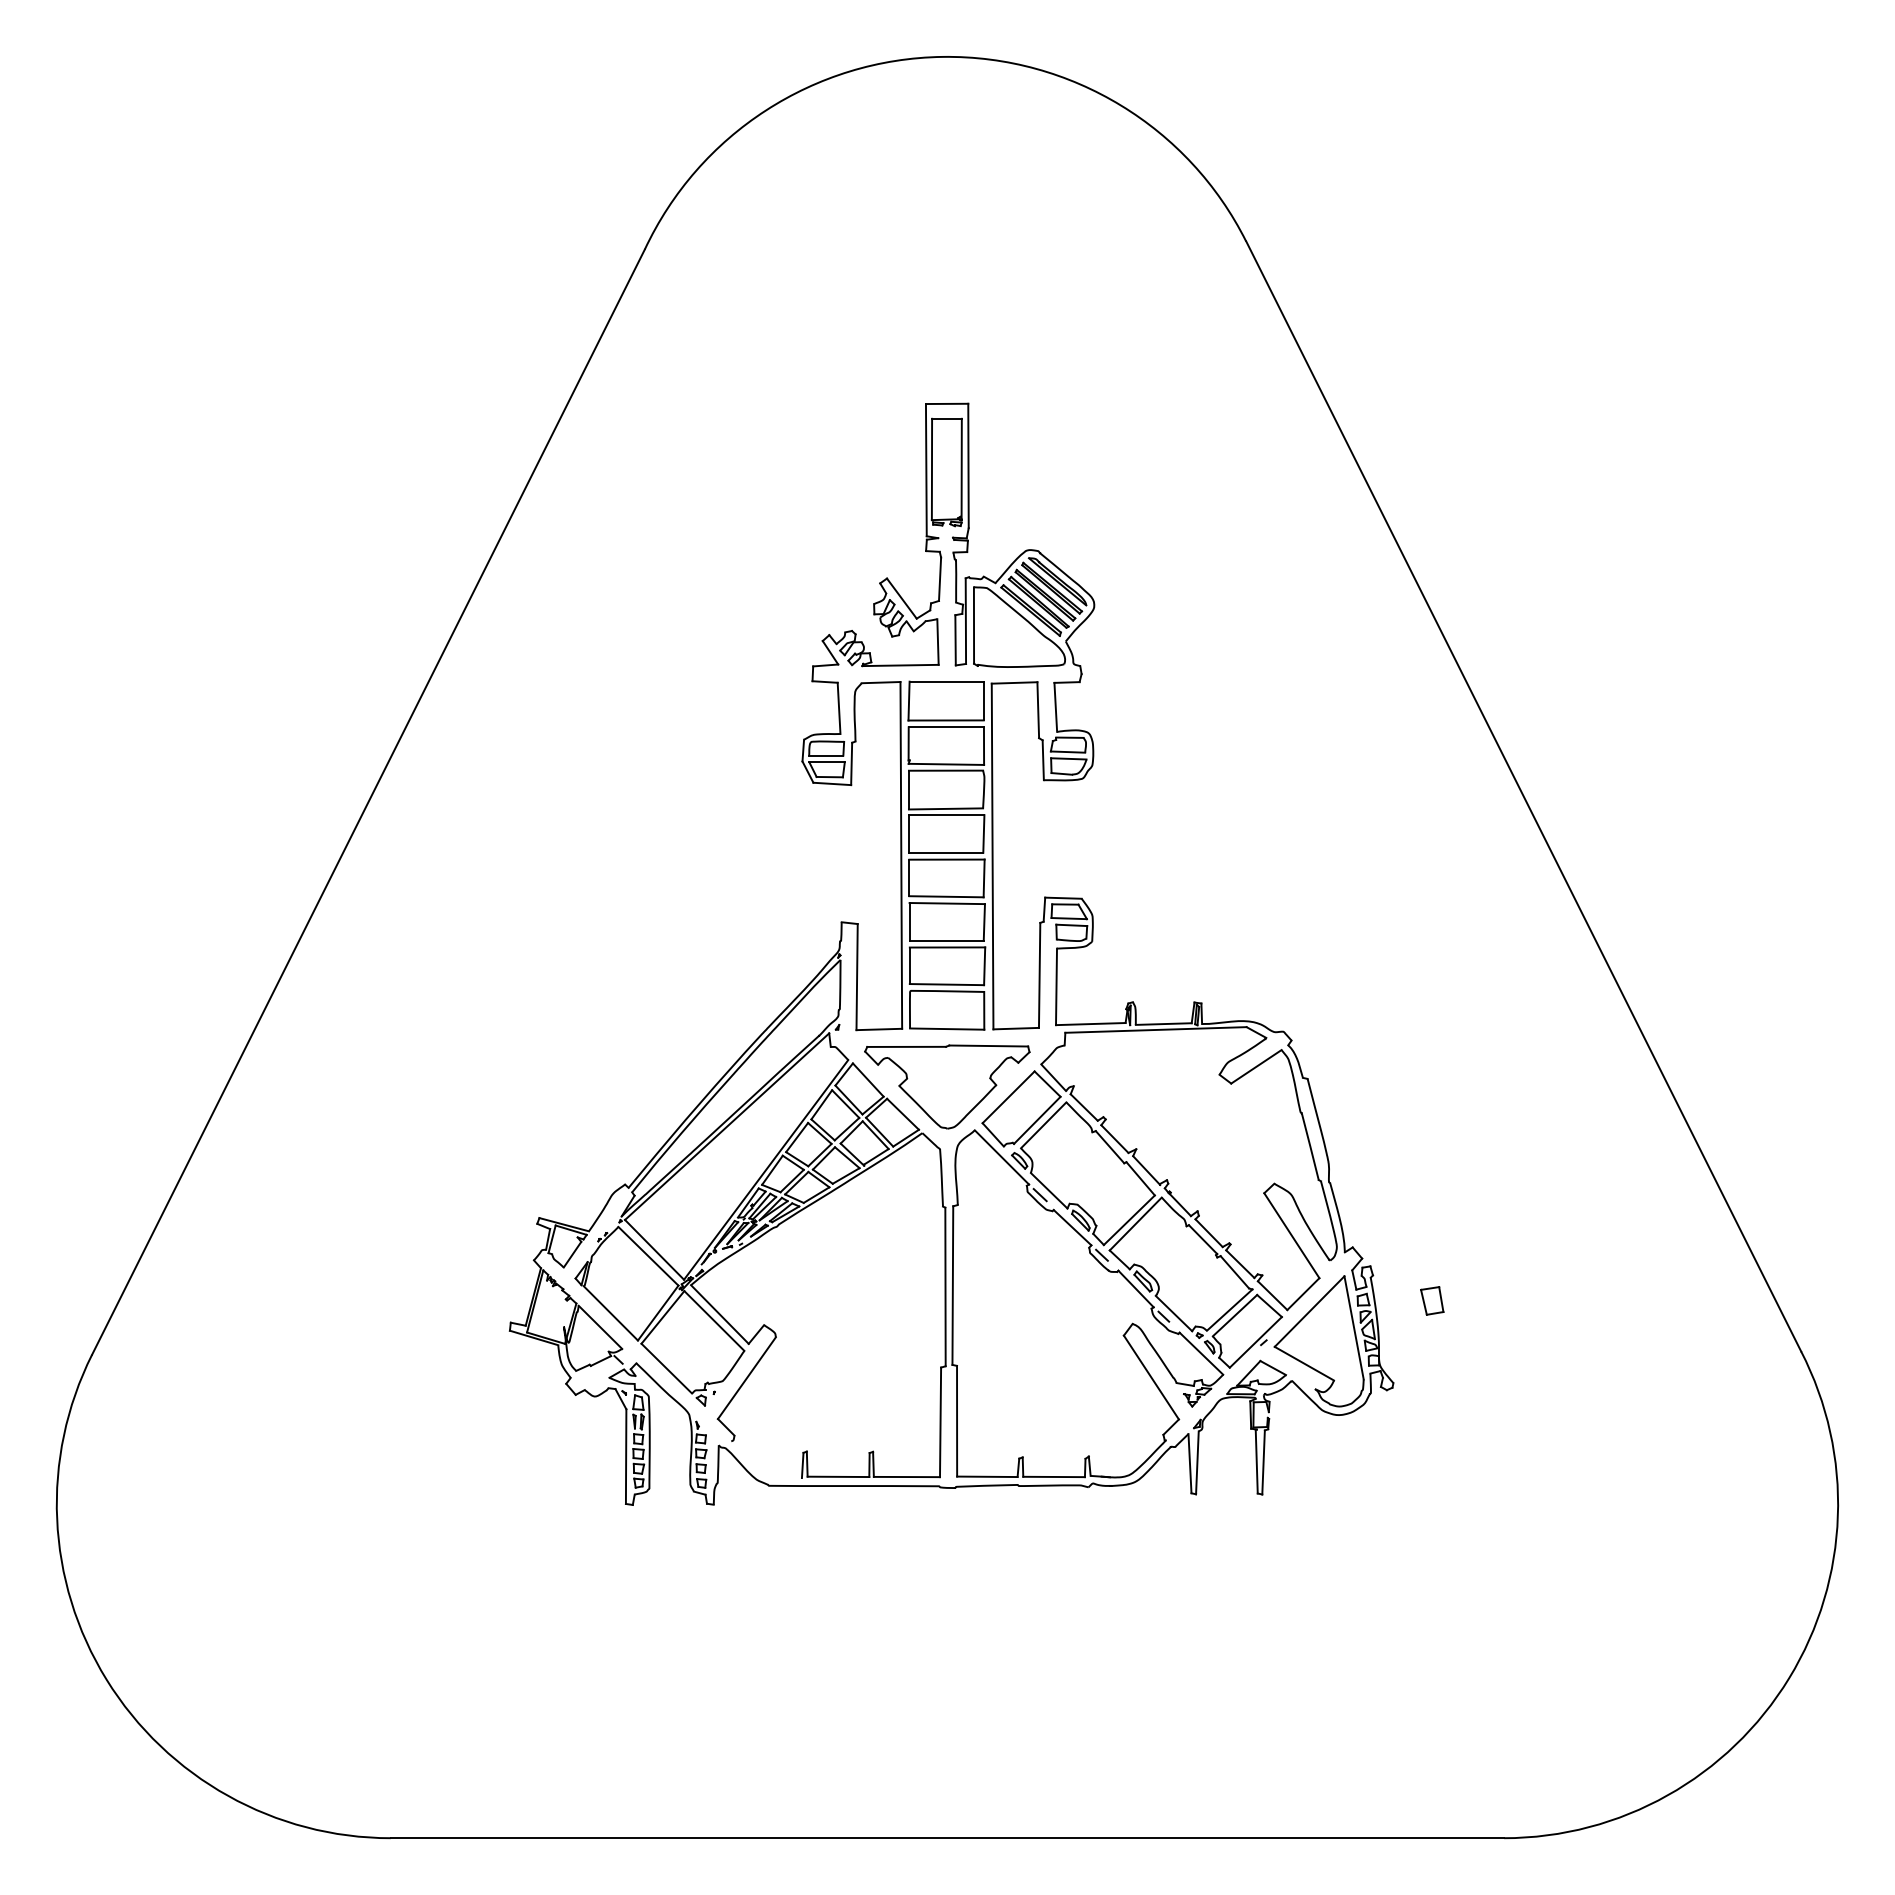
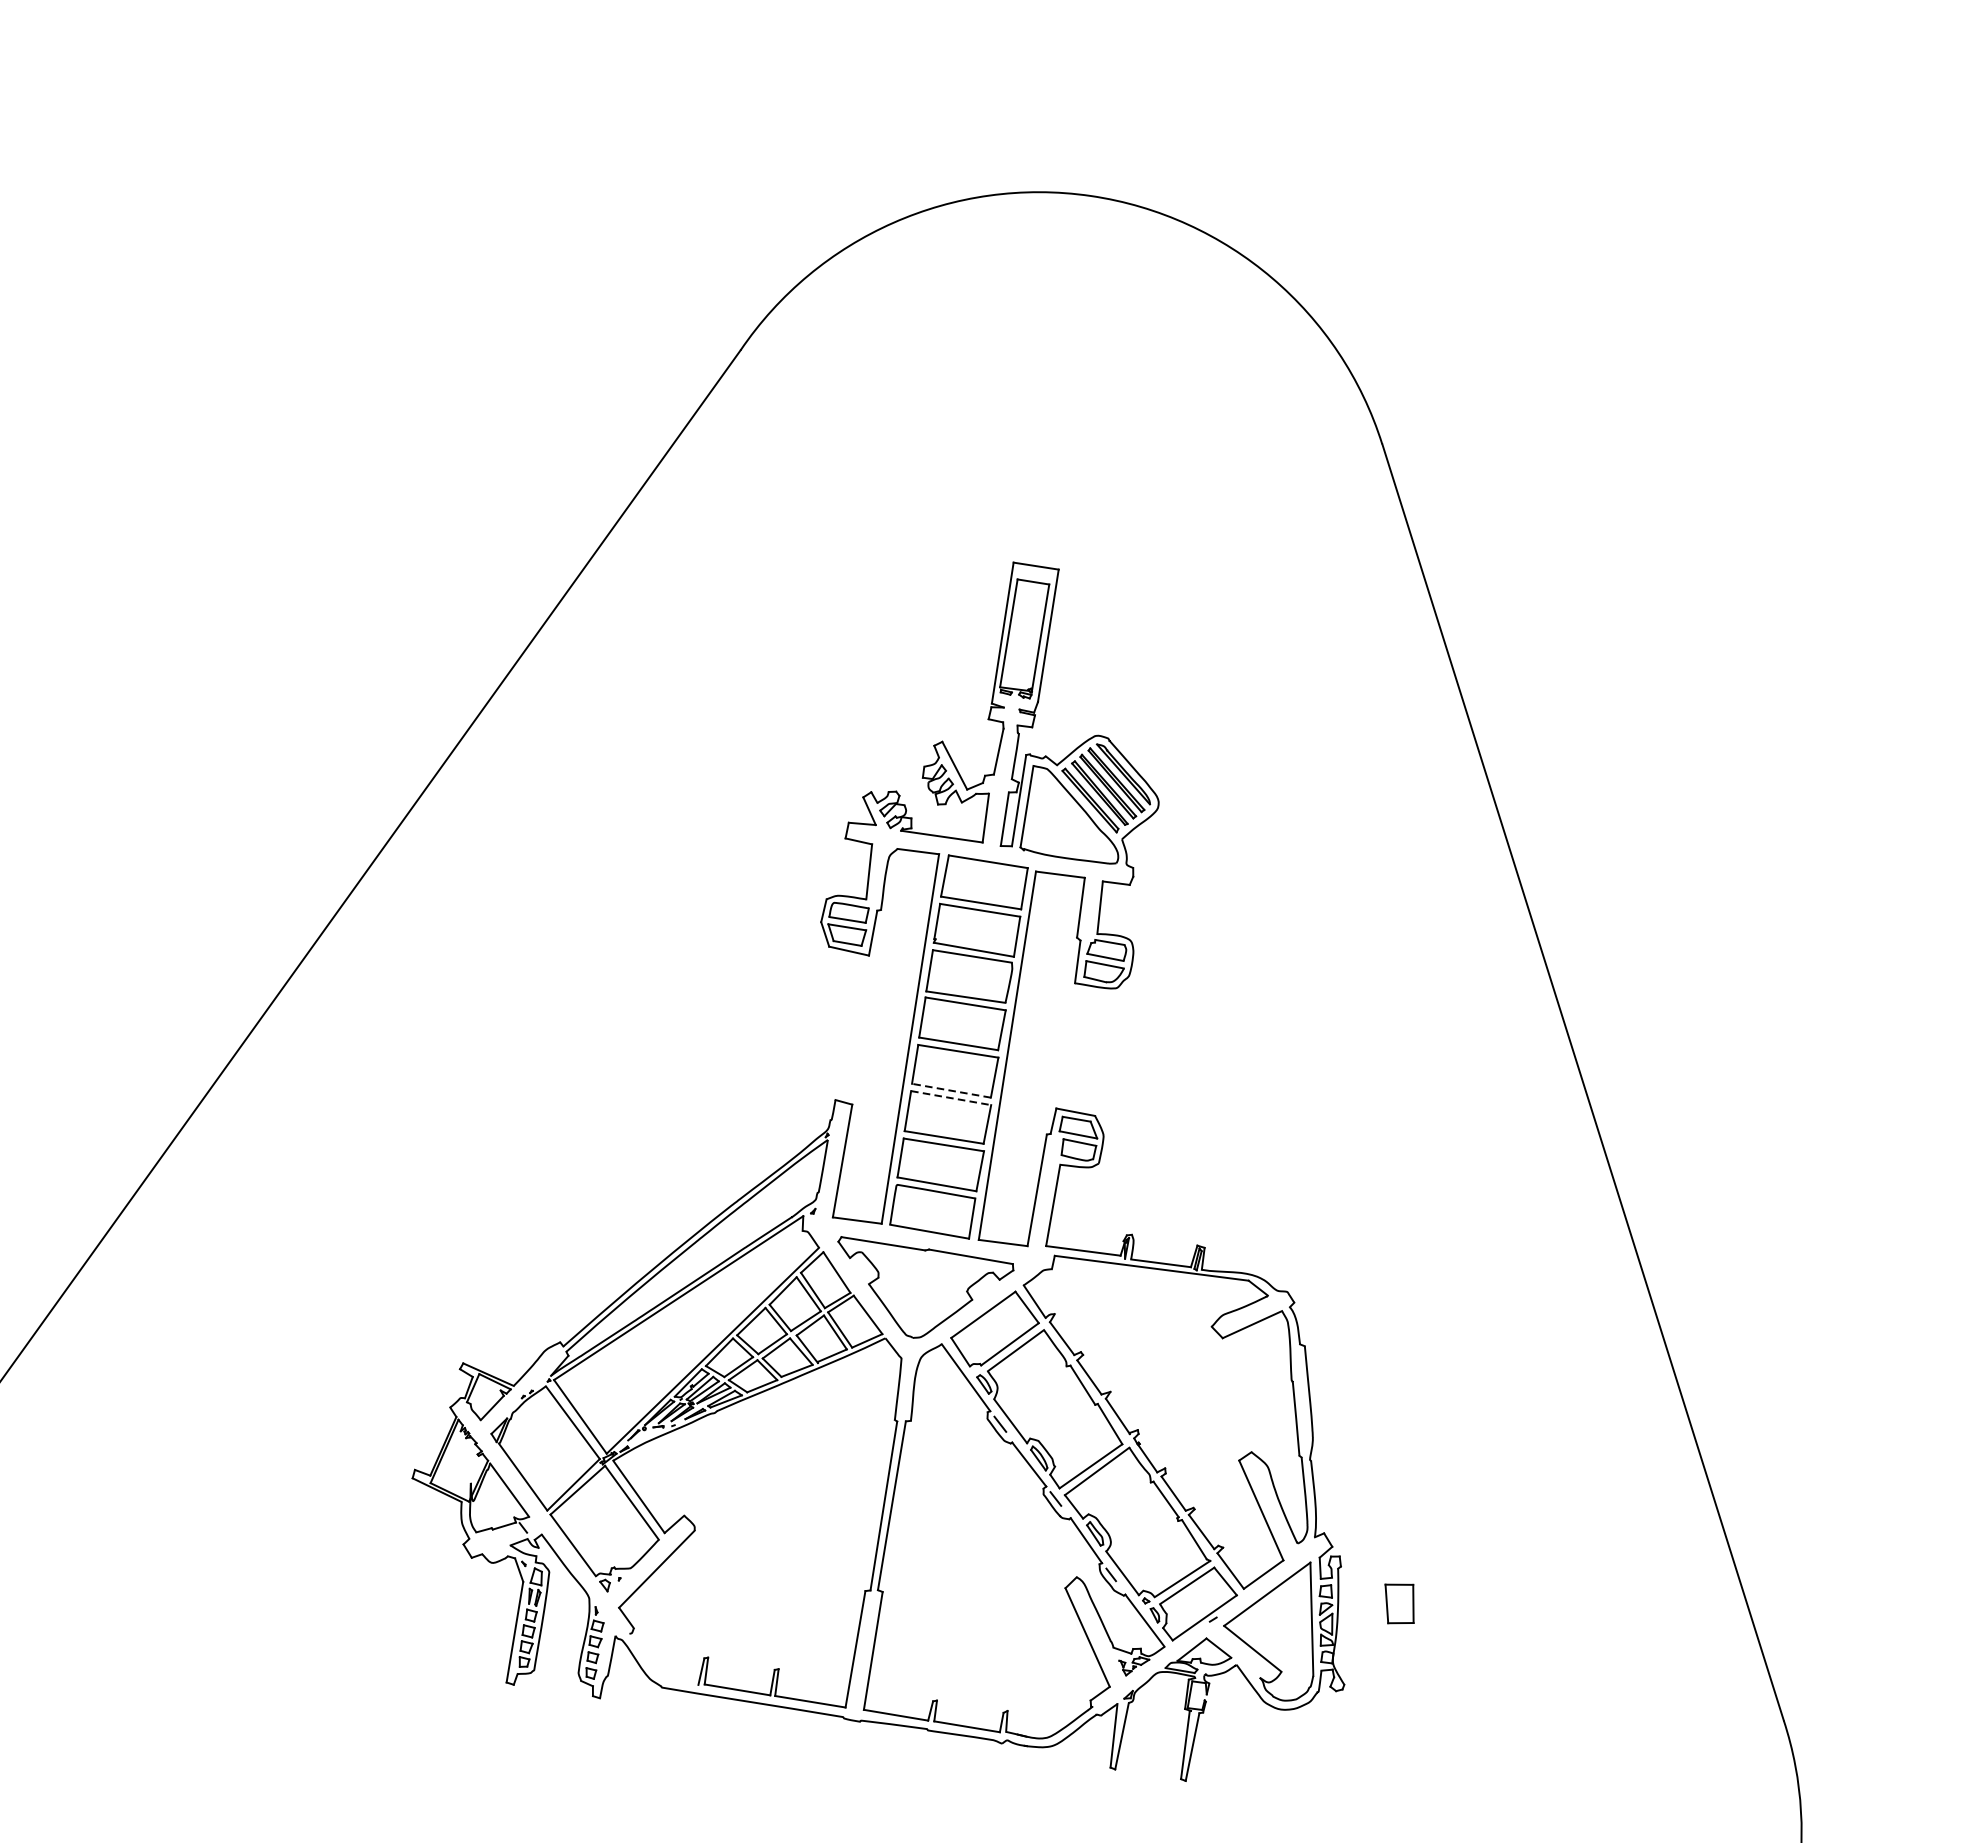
line: (946, 896) -> (951, 1090), solid -> dashed
line: (947, 903) -> (951, 1098), solid -> dashed
part: (1432, 1300) -> (1400, 1603), size x1.4

